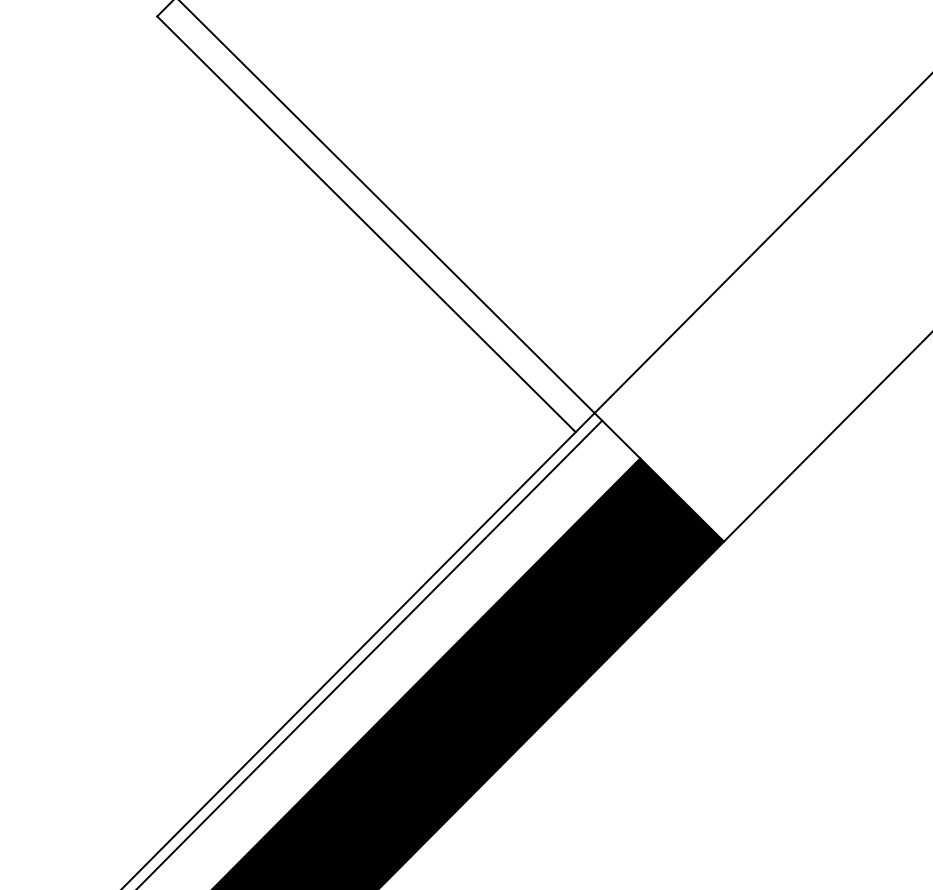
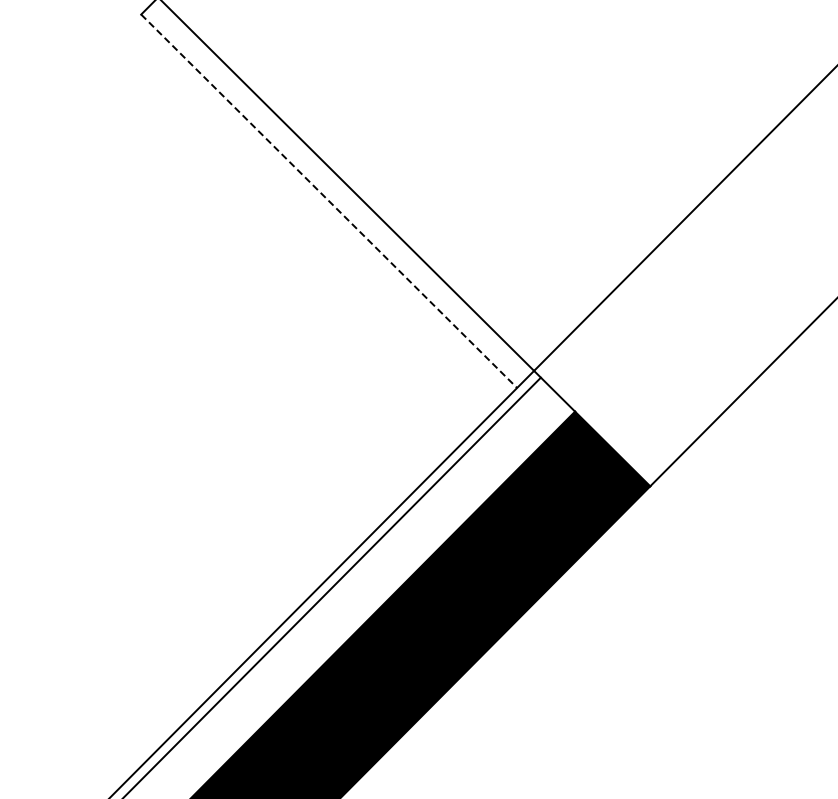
line: (366, 224) -> (329, 201), solid -> dashed

